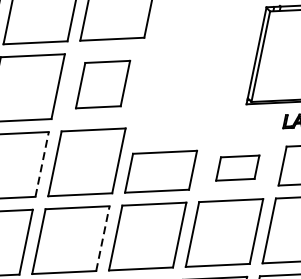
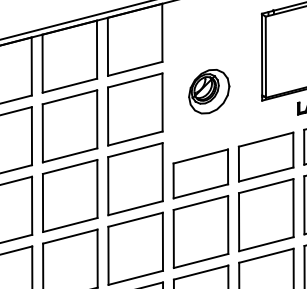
part: (189, 81) -> (209, 91), added
part: (103, 84) -> (135, 109), size x1.43
line: (42, 163) -> (97, 188), dashed -> solid
part: (237, 167) -> (265, 156), size x1.67
line: (102, 238) -> (162, 241), dashed -> solid

